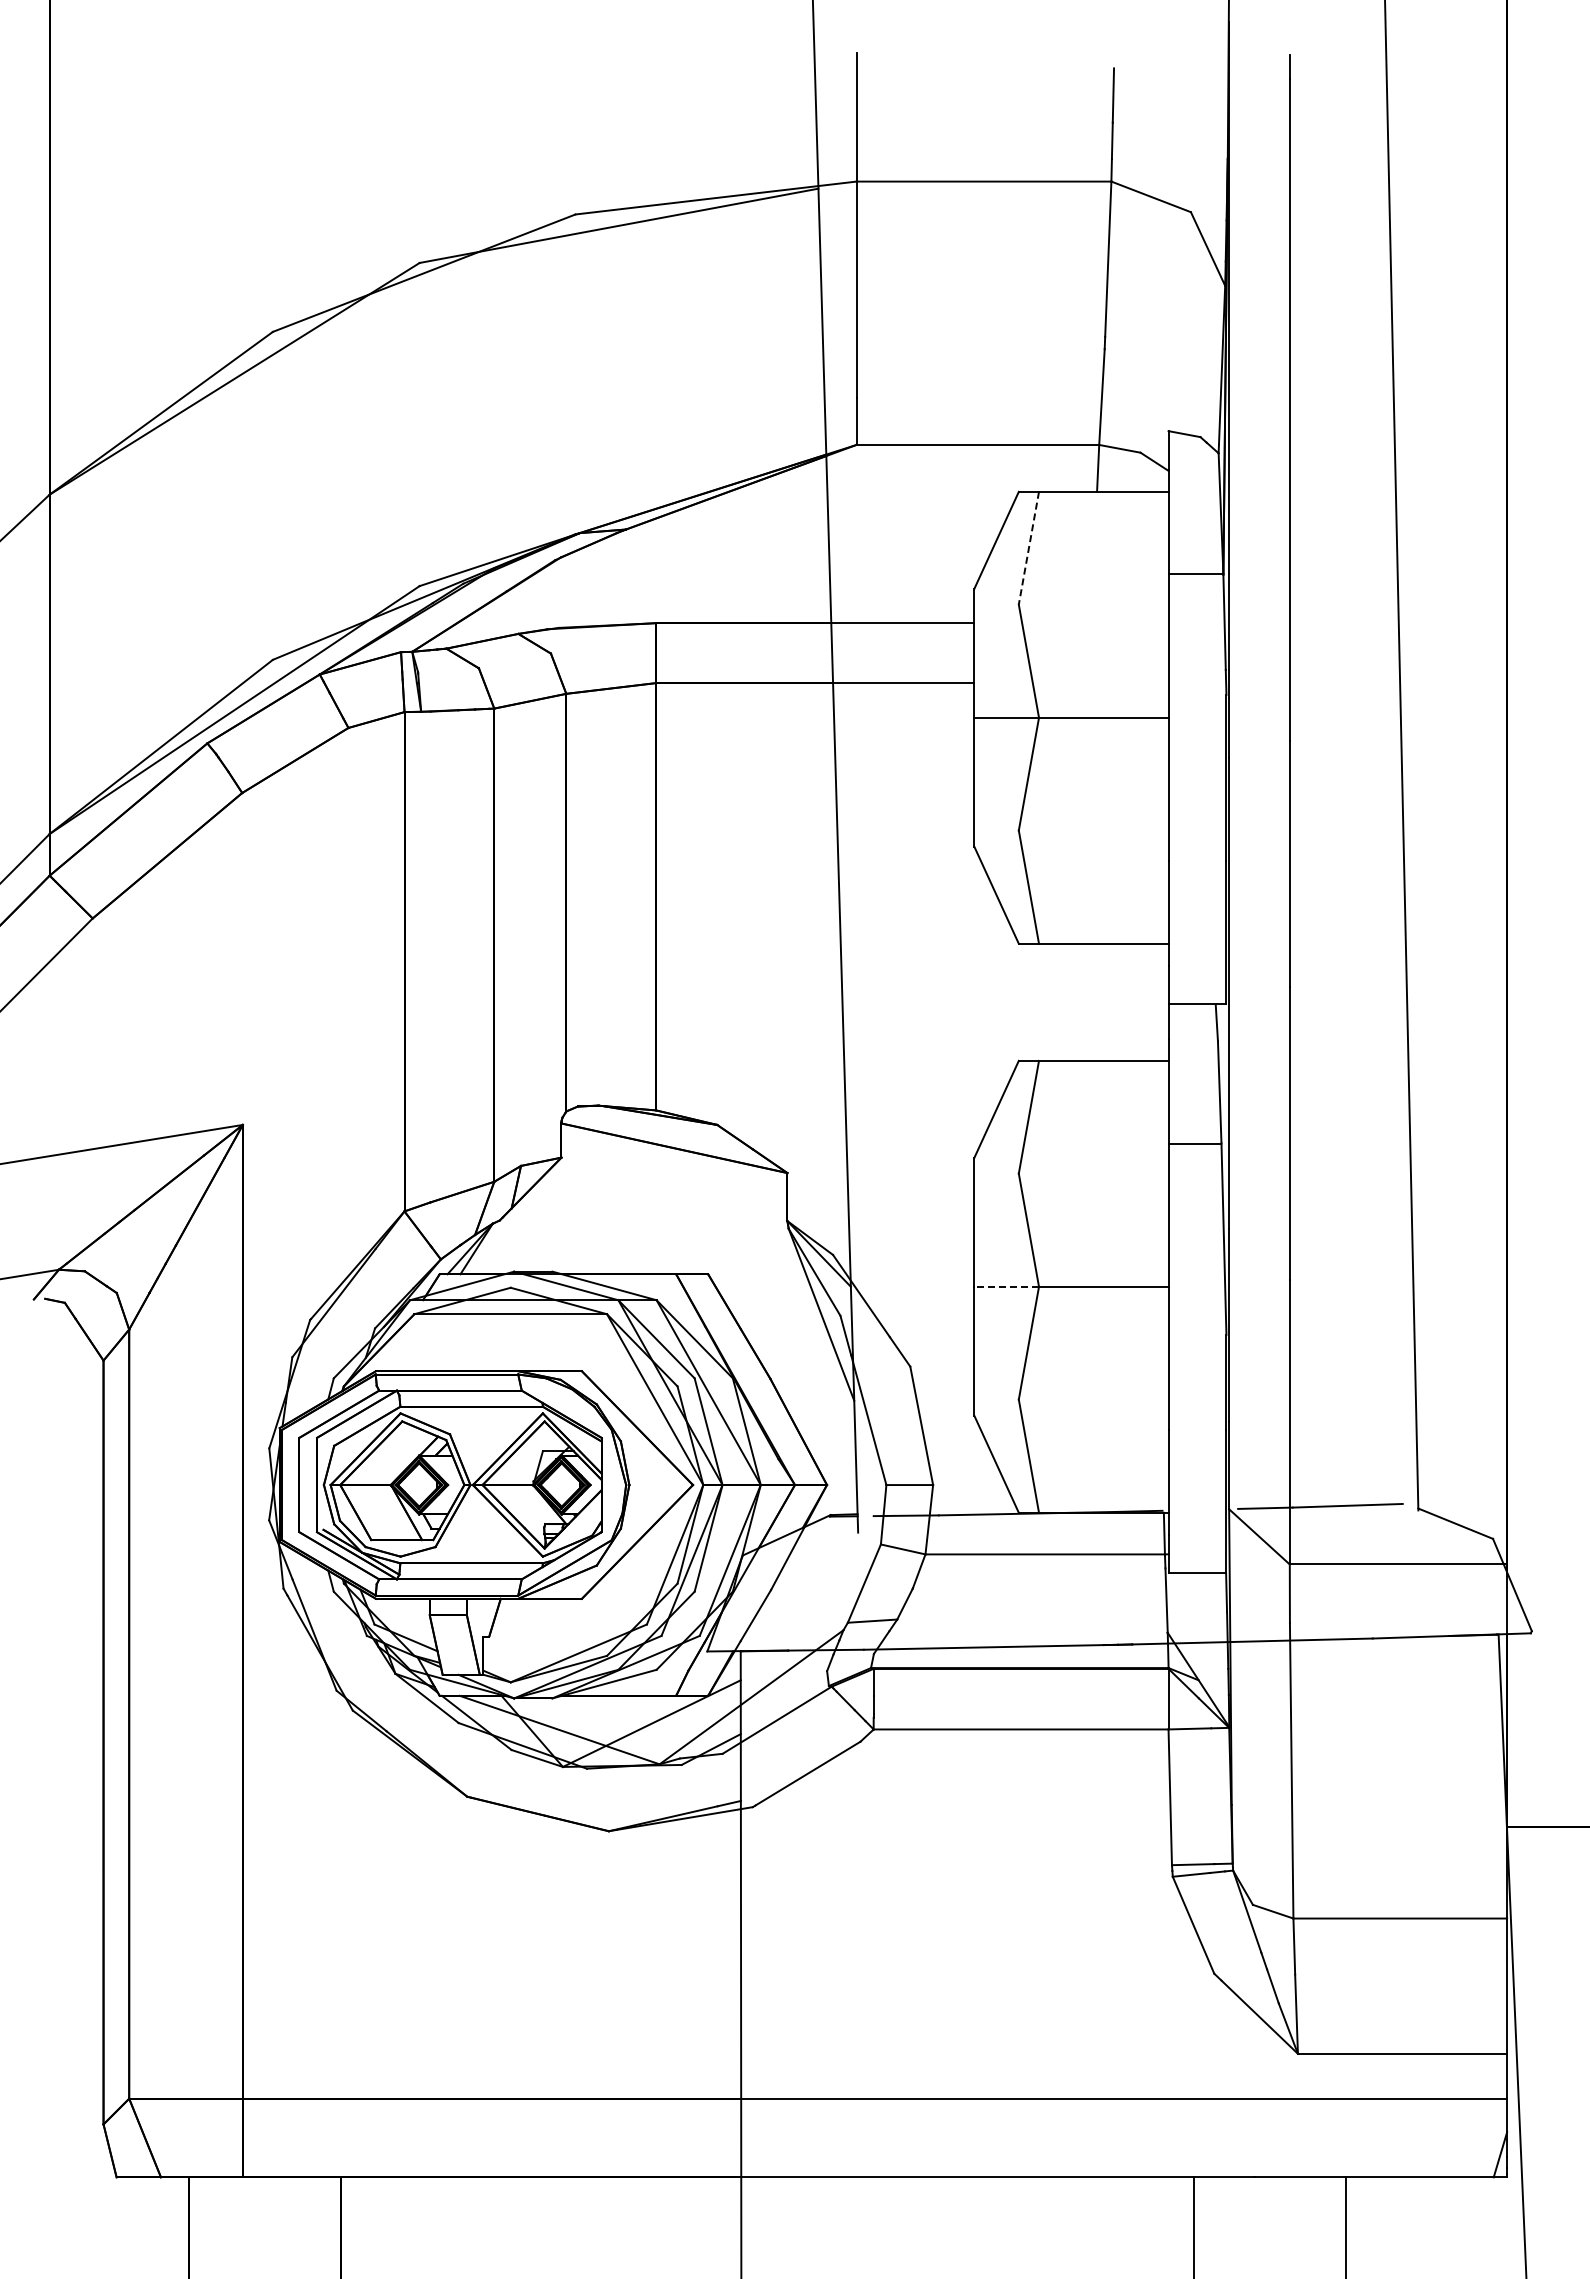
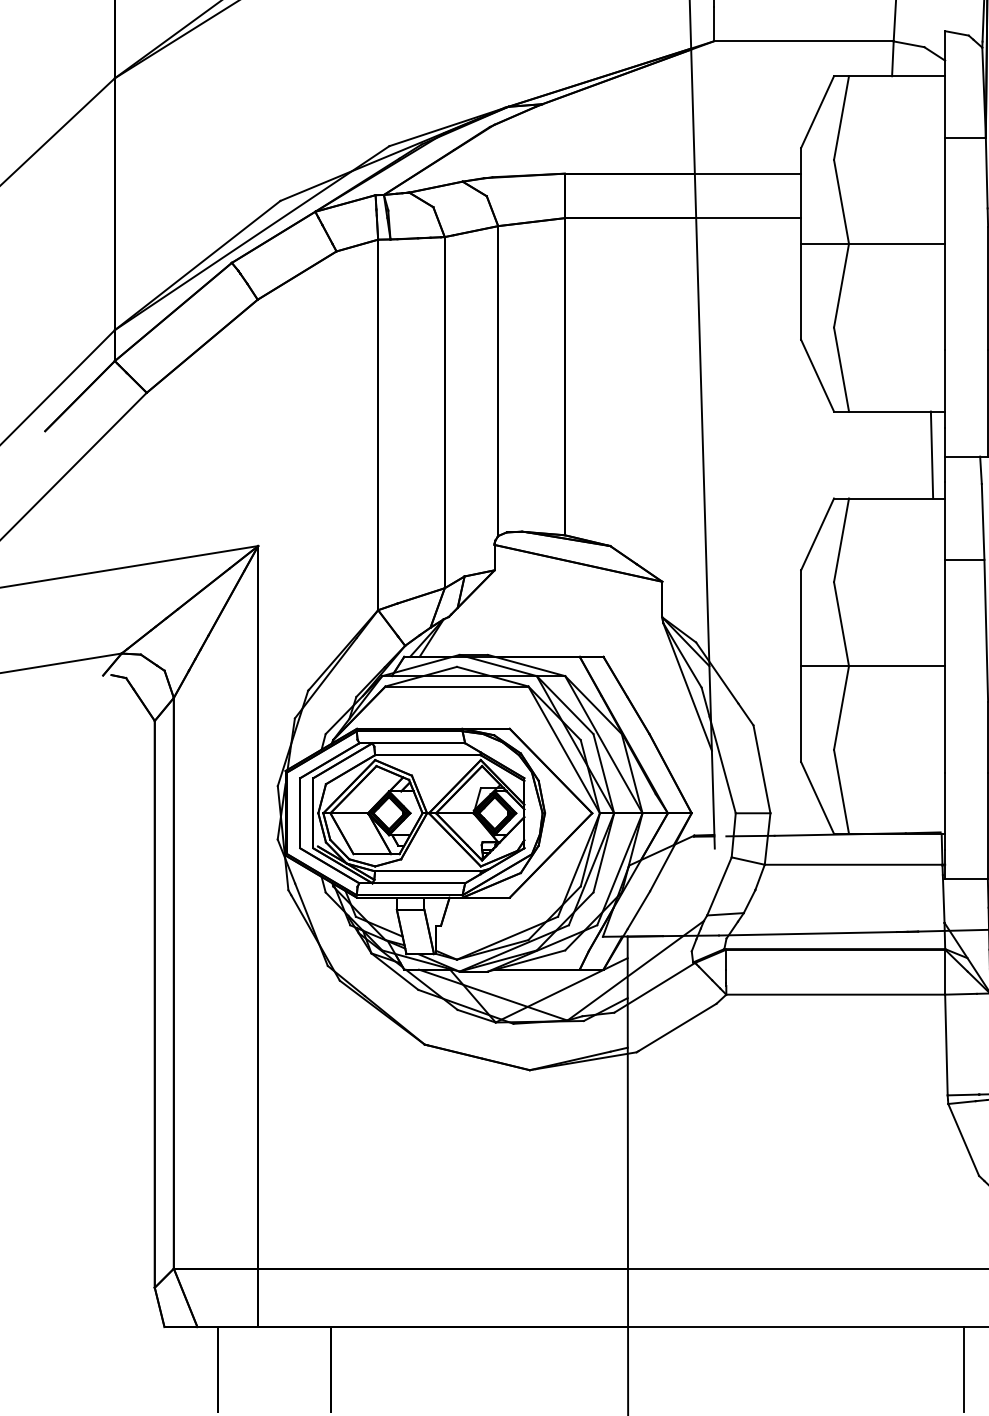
line: (1028, 548) -> (841, 118), dashed -> solid
line: (1150, 1001) -> (931, 454), added
line: (1006, 1286) -> (824, 665), dashed -> solid

